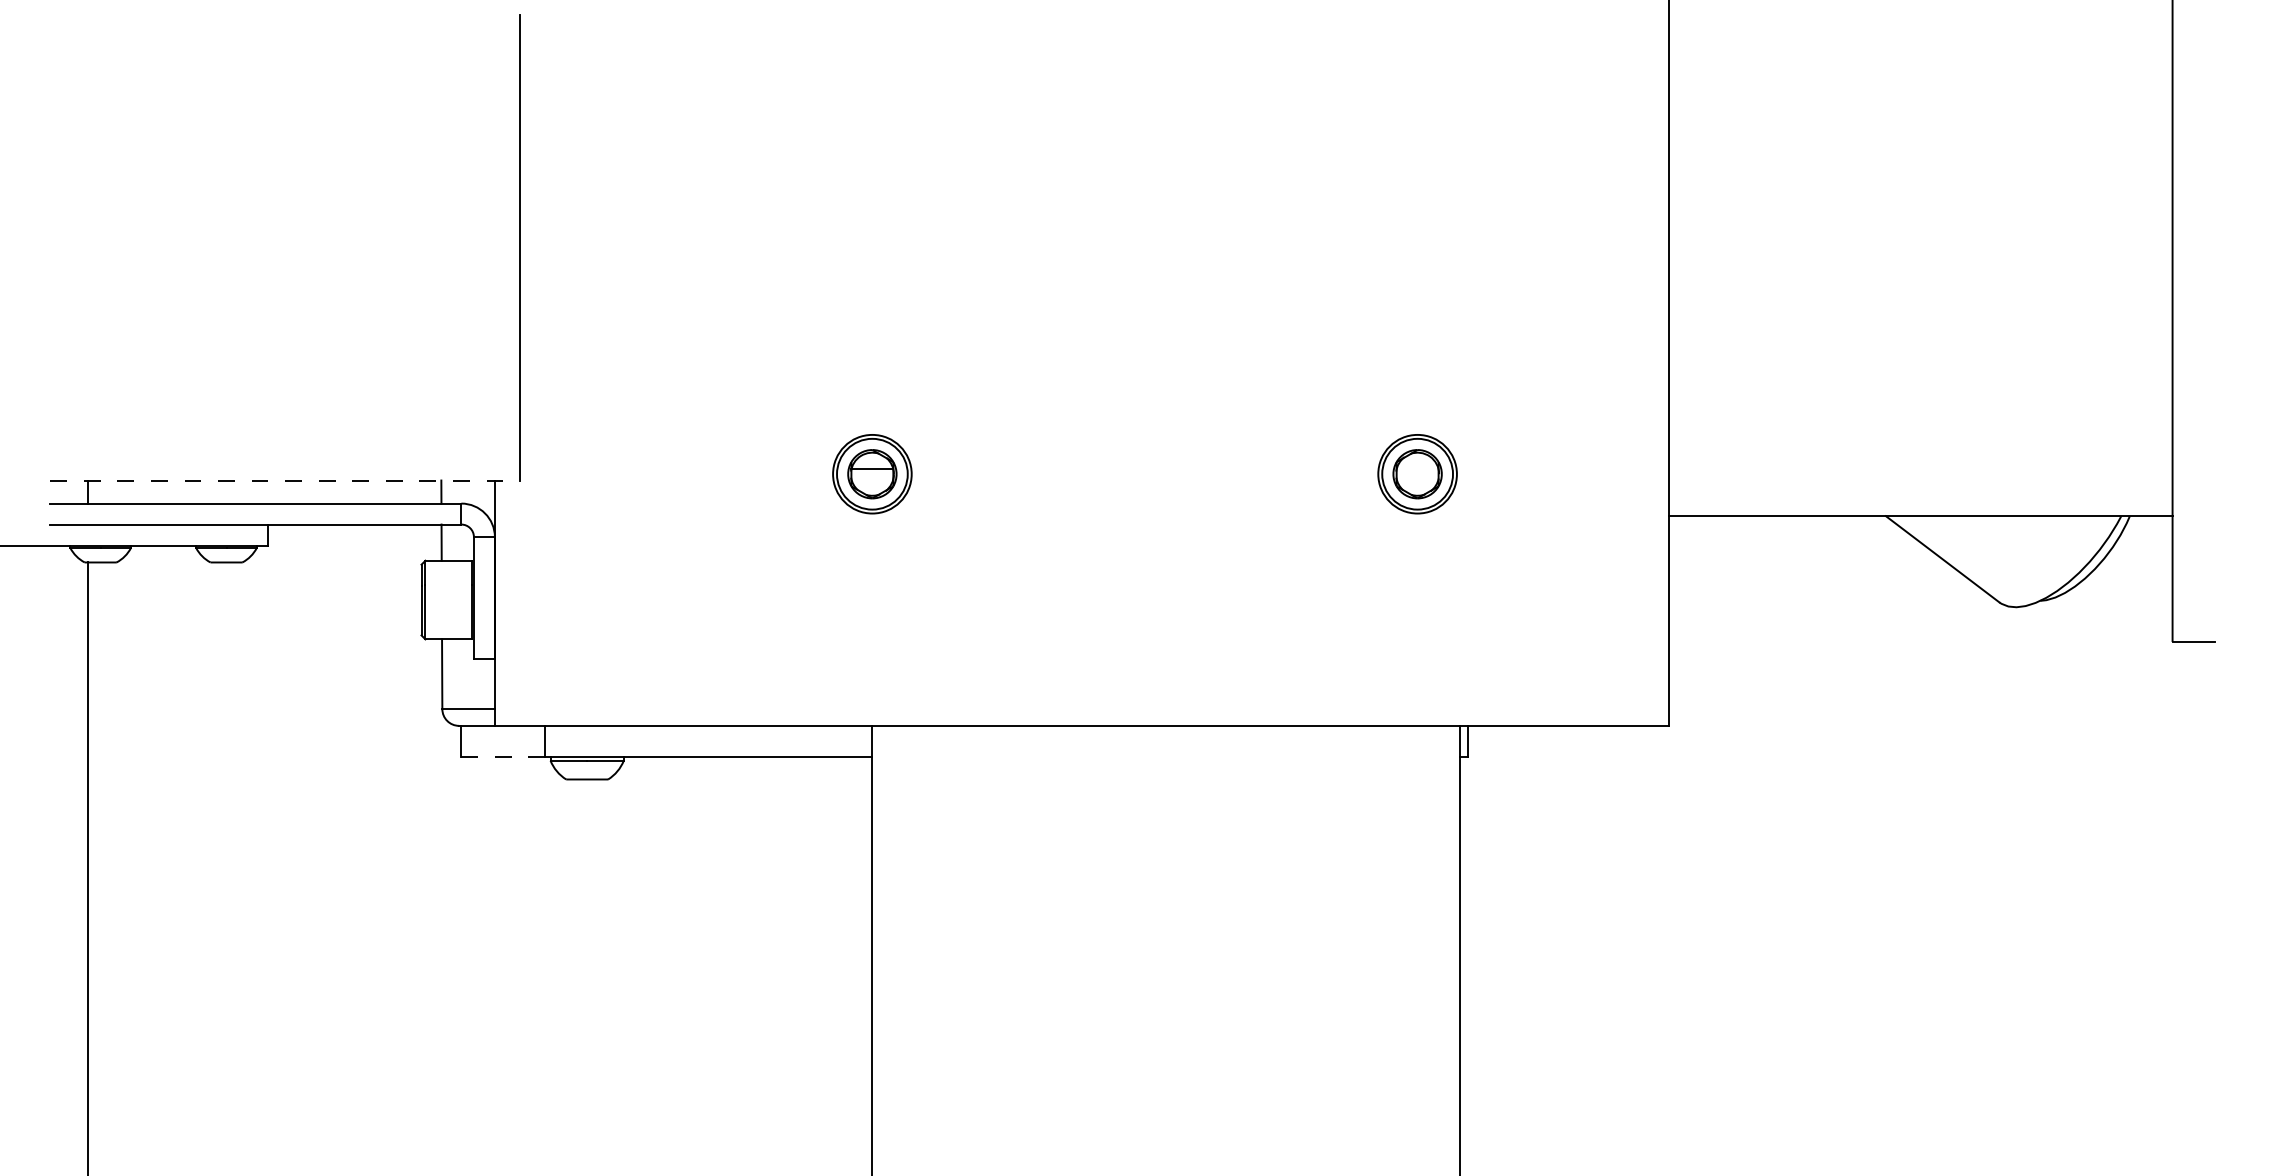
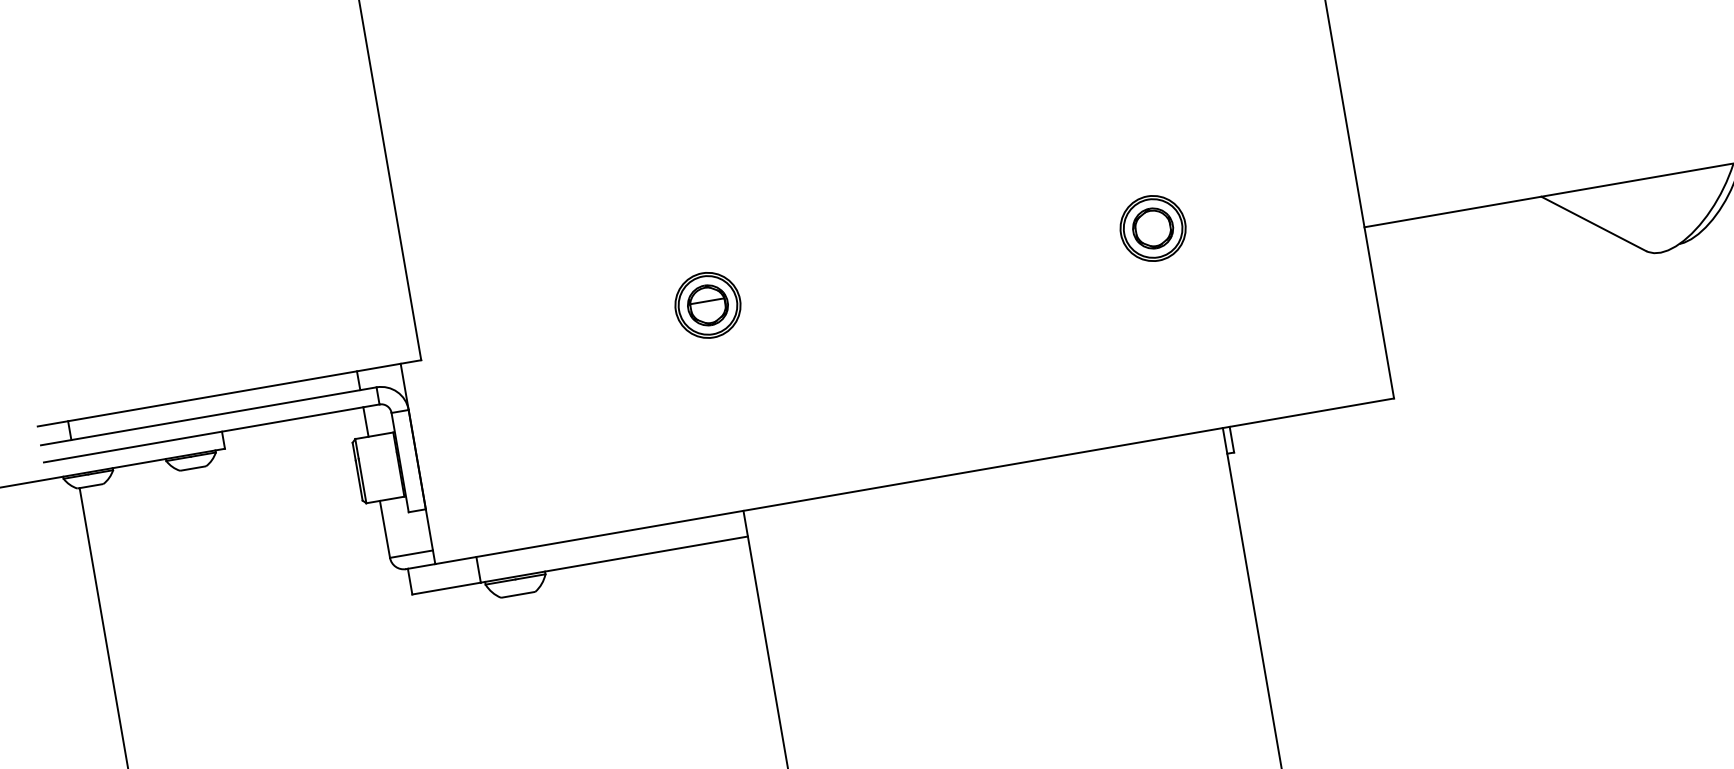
line: (285, 480) -> (229, 393), dashed -> solid
line: (503, 757) -> (446, 588), dashed -> solid

